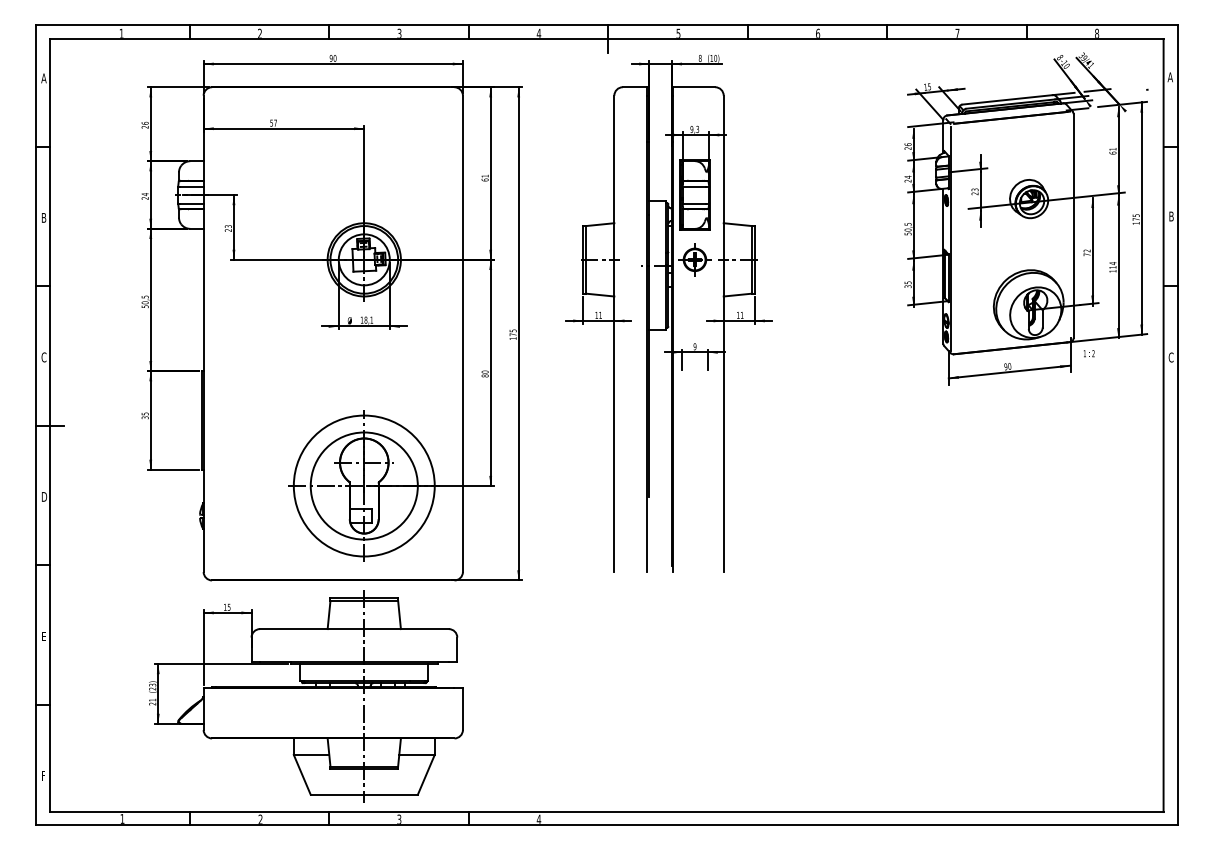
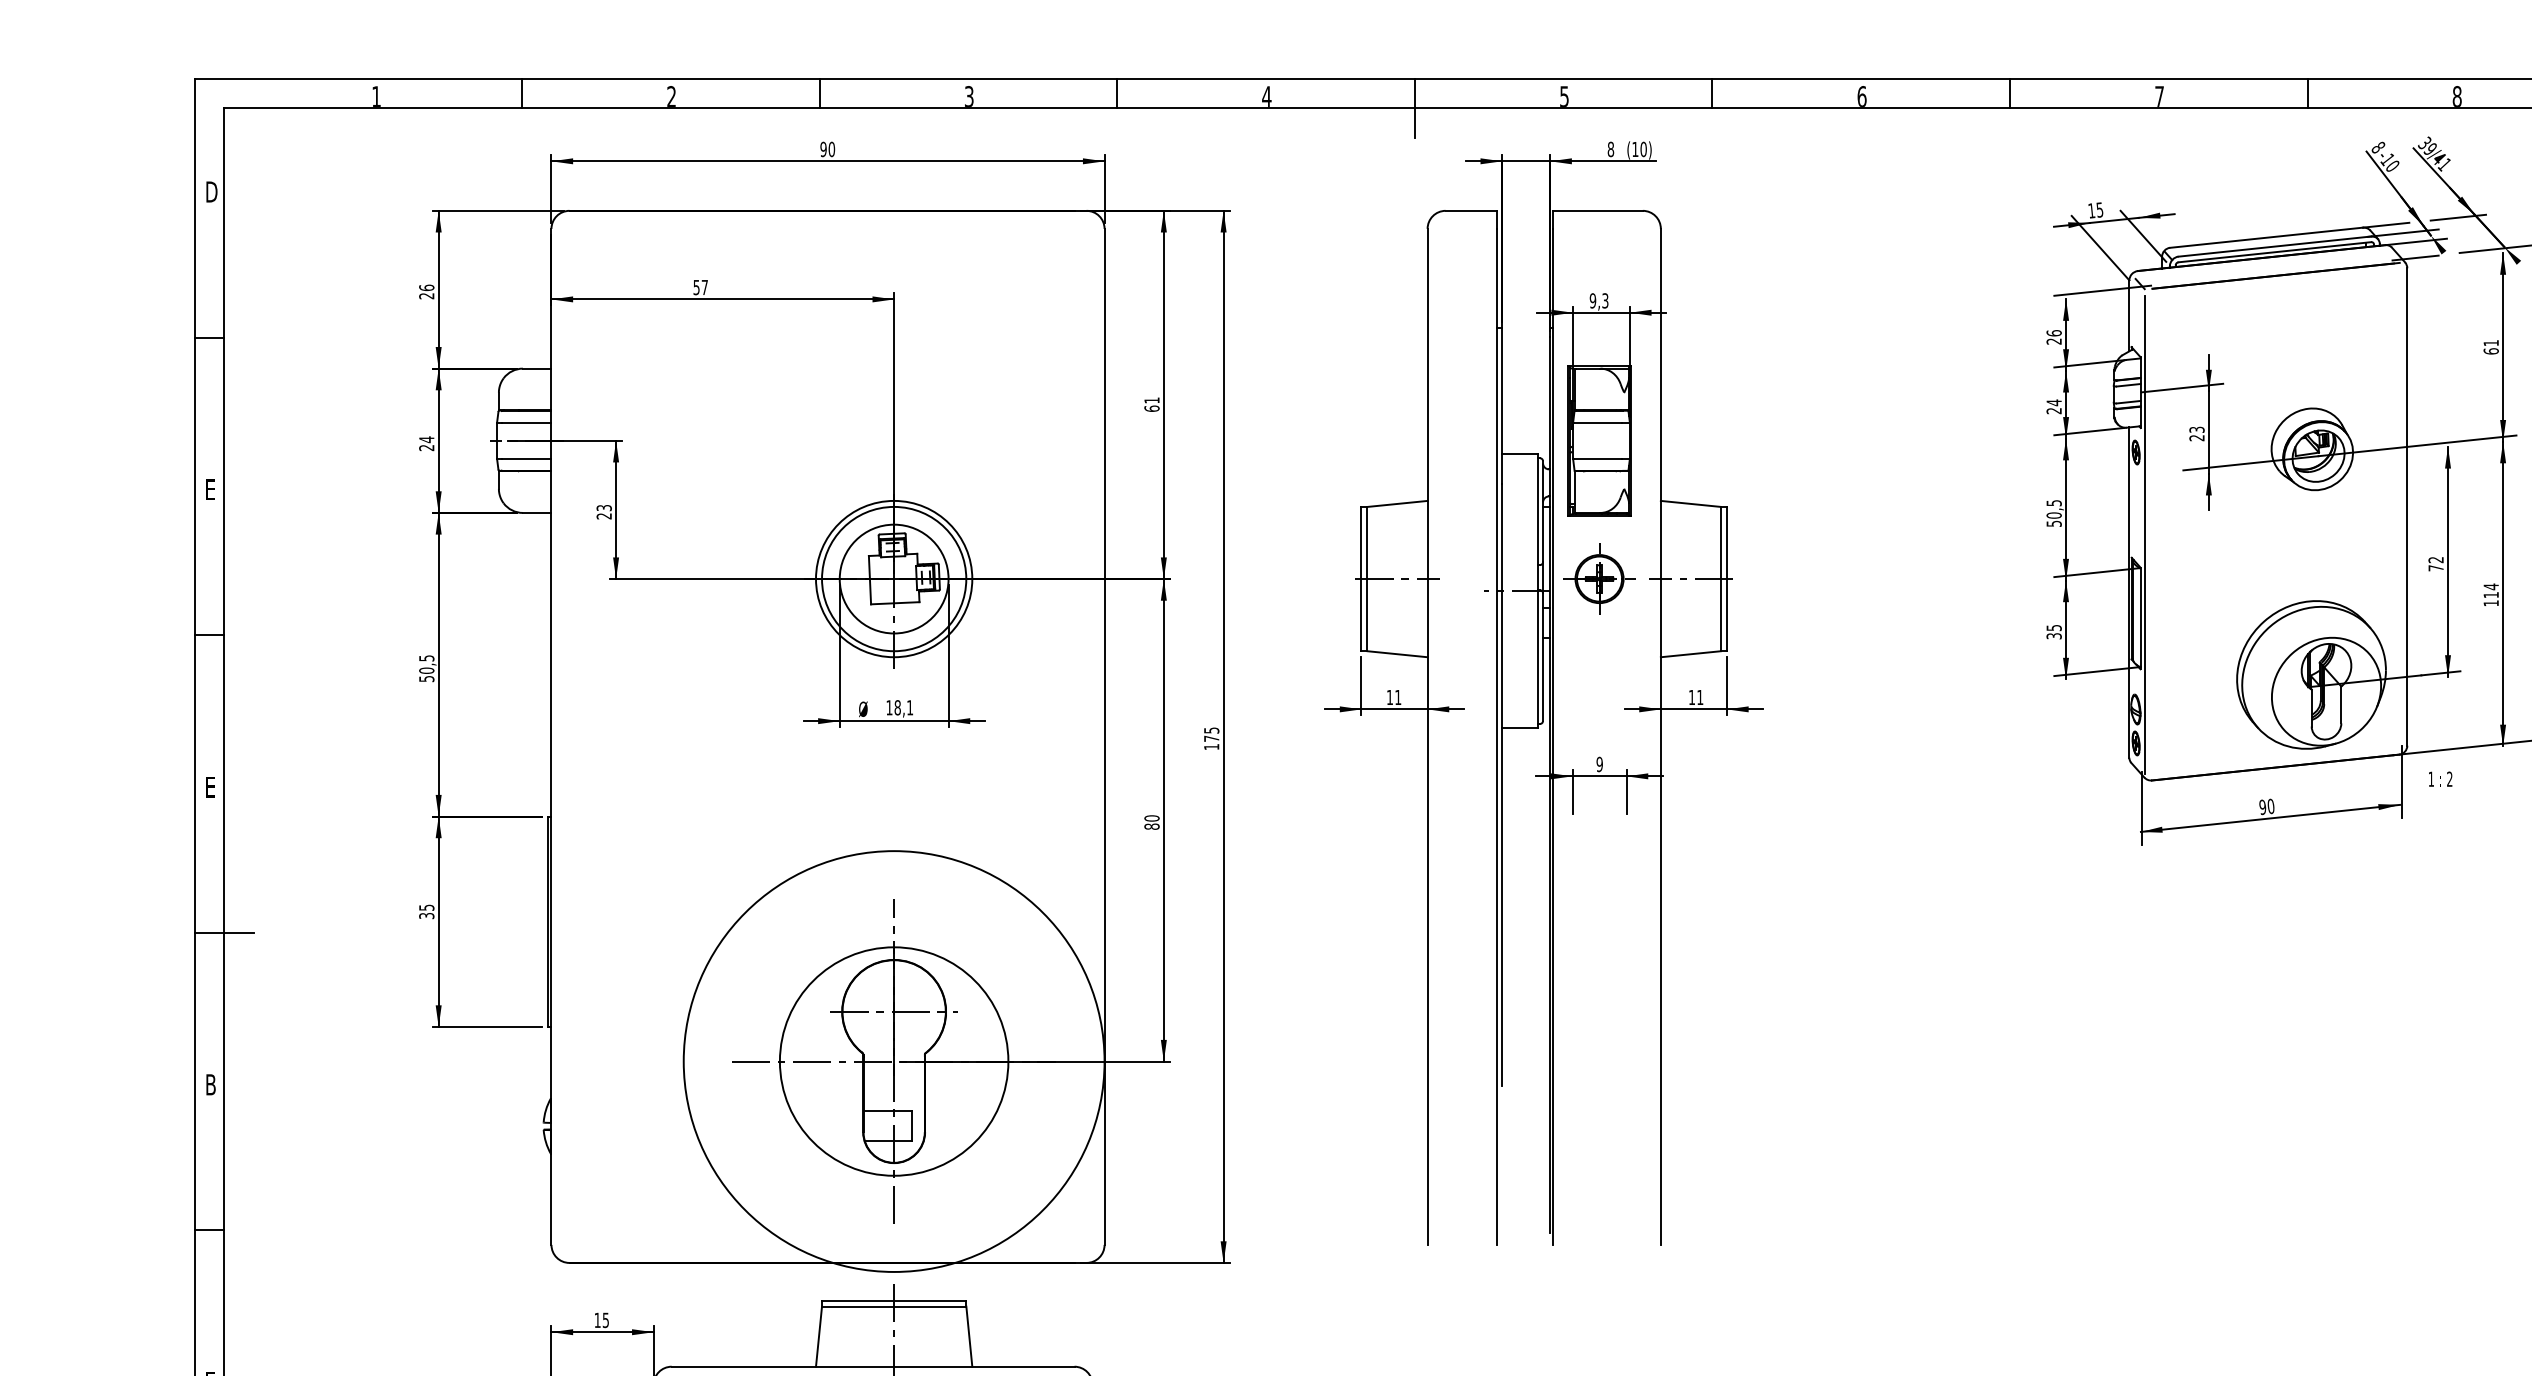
text: (44, 78) -> (211, 192), A -> D
text: (44, 217) -> (211, 488), B -> E
text: (43, 357) -> (209, 787), C -> E
circle: (363, 485) -> (892, 1060), size x1.4
text: (44, 496) -> (211, 1083), D -> B

